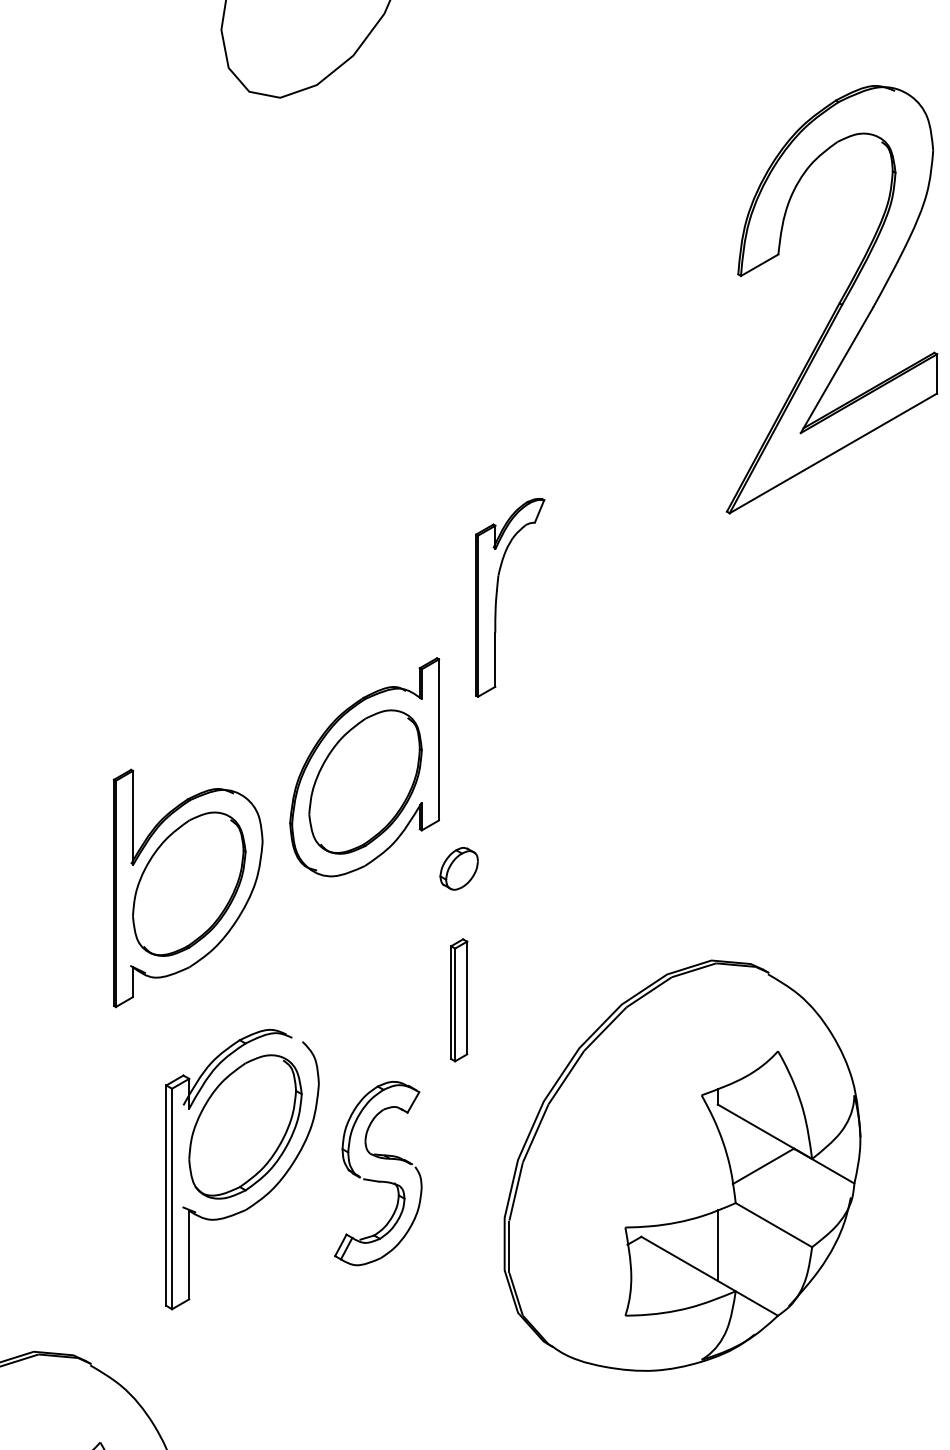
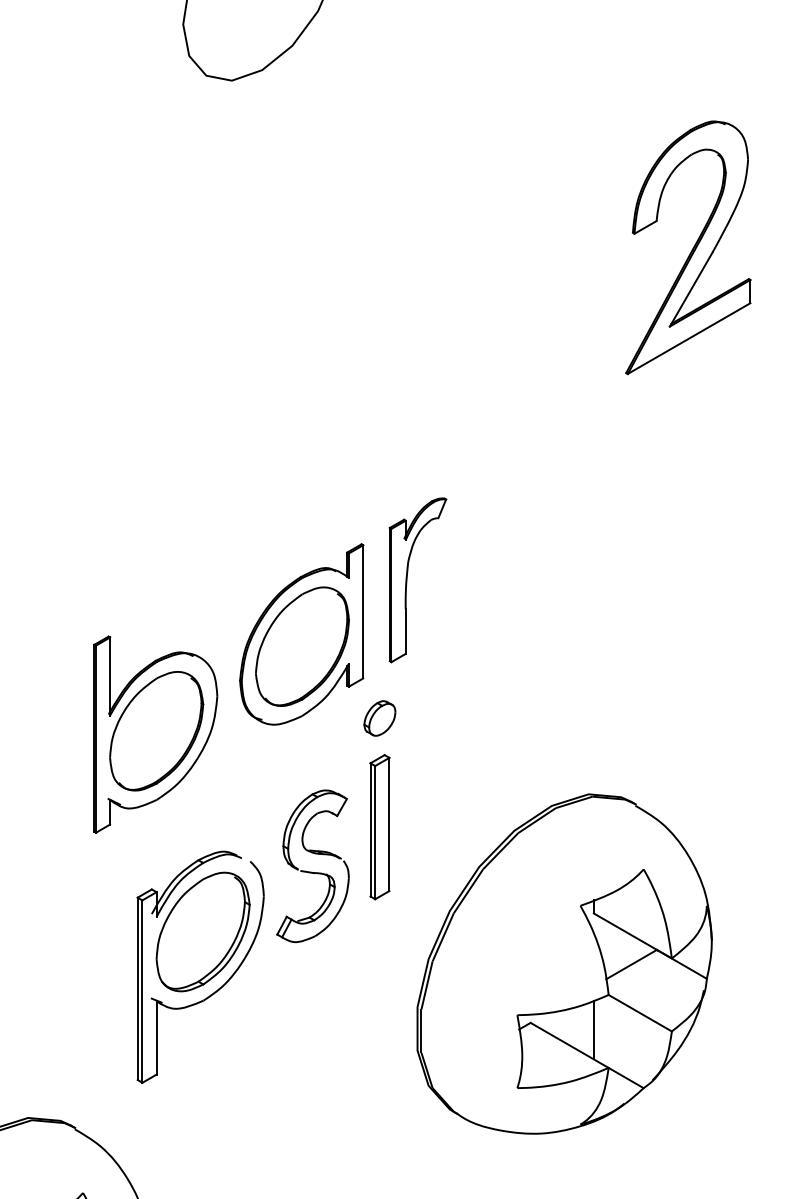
part: (831, 299) -> (687, 247), size x0.71
part: (497, 597) -> (407, 580), moved
part: (458, 1000) -> (379, 827), size x1.43
part: (378, 1180) -> (313, 872), moved

